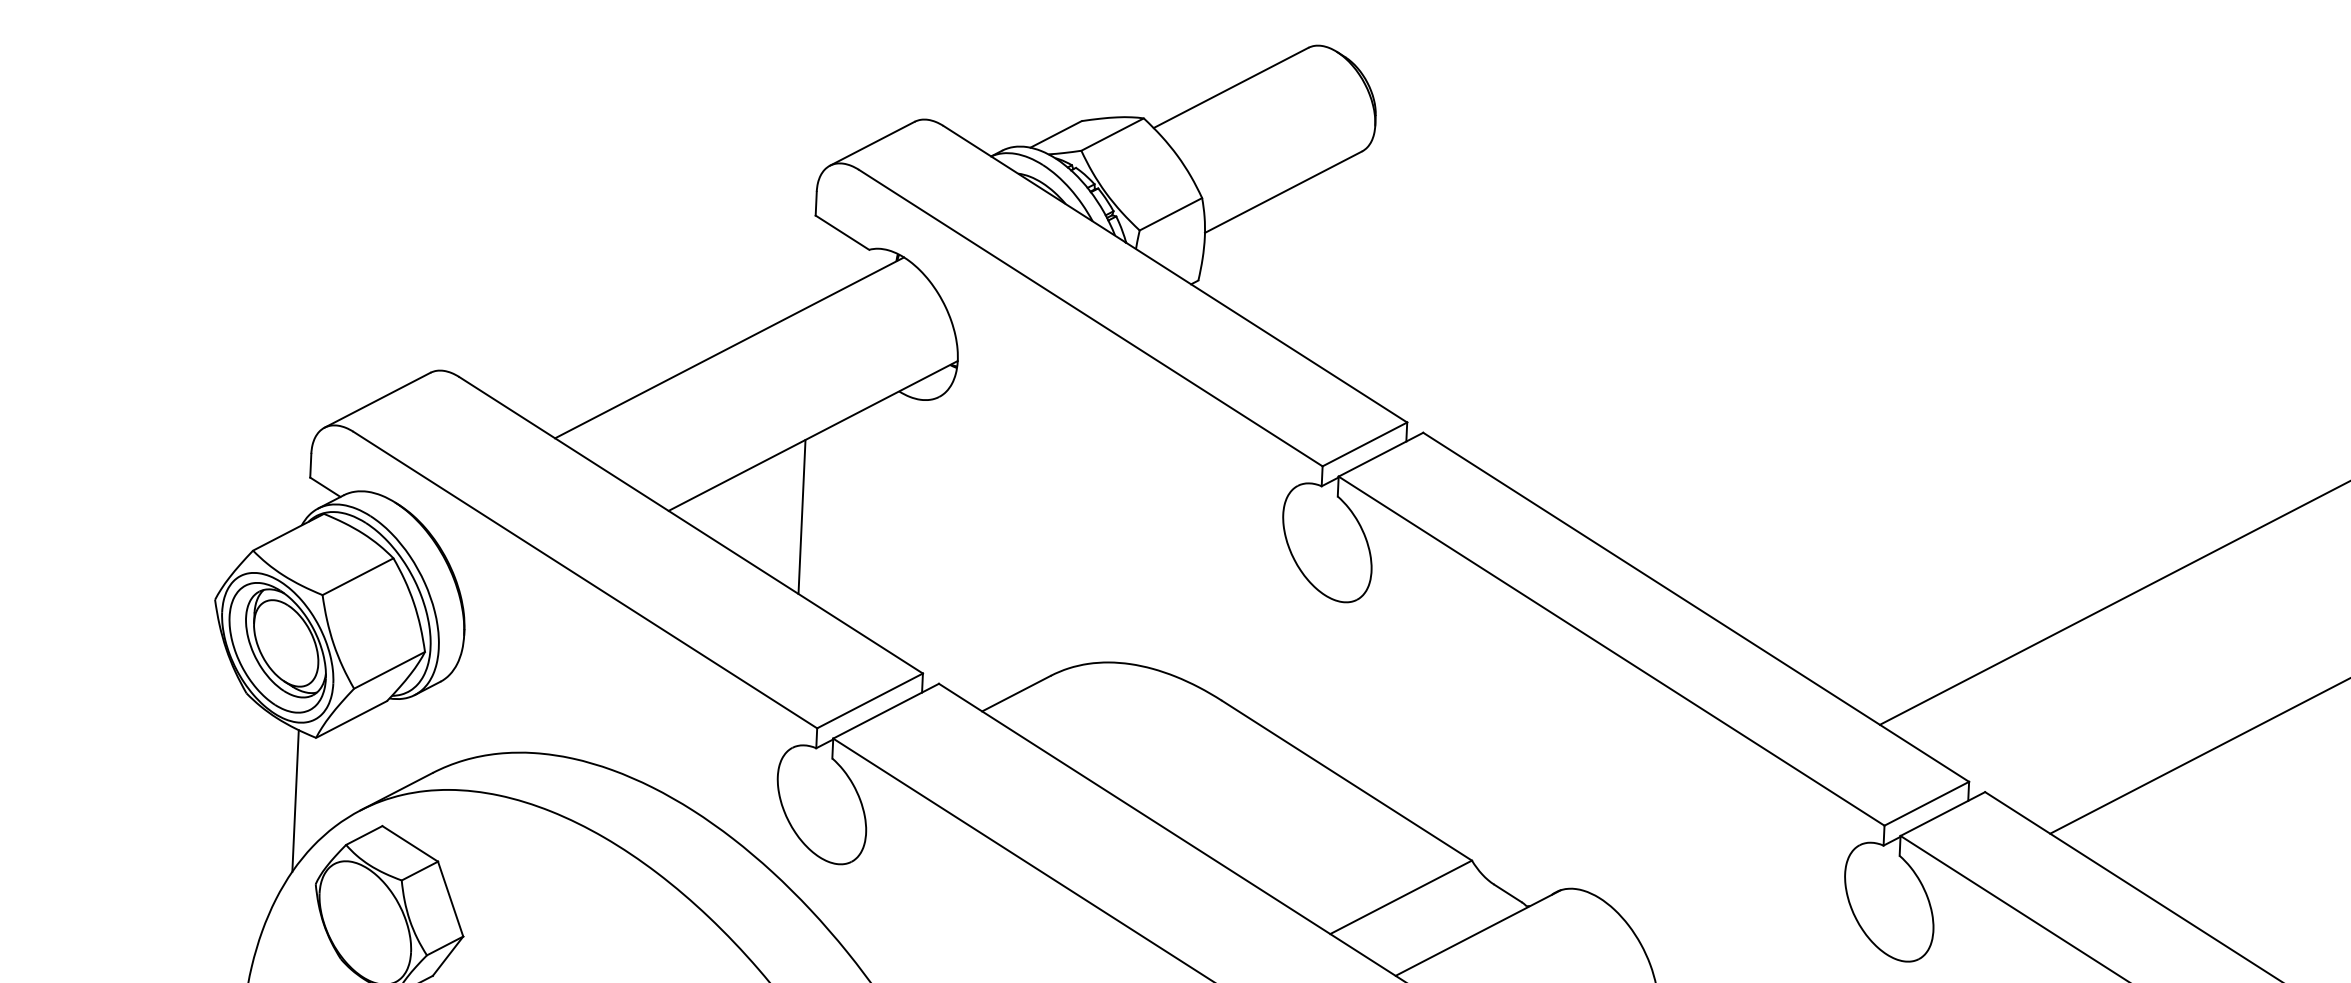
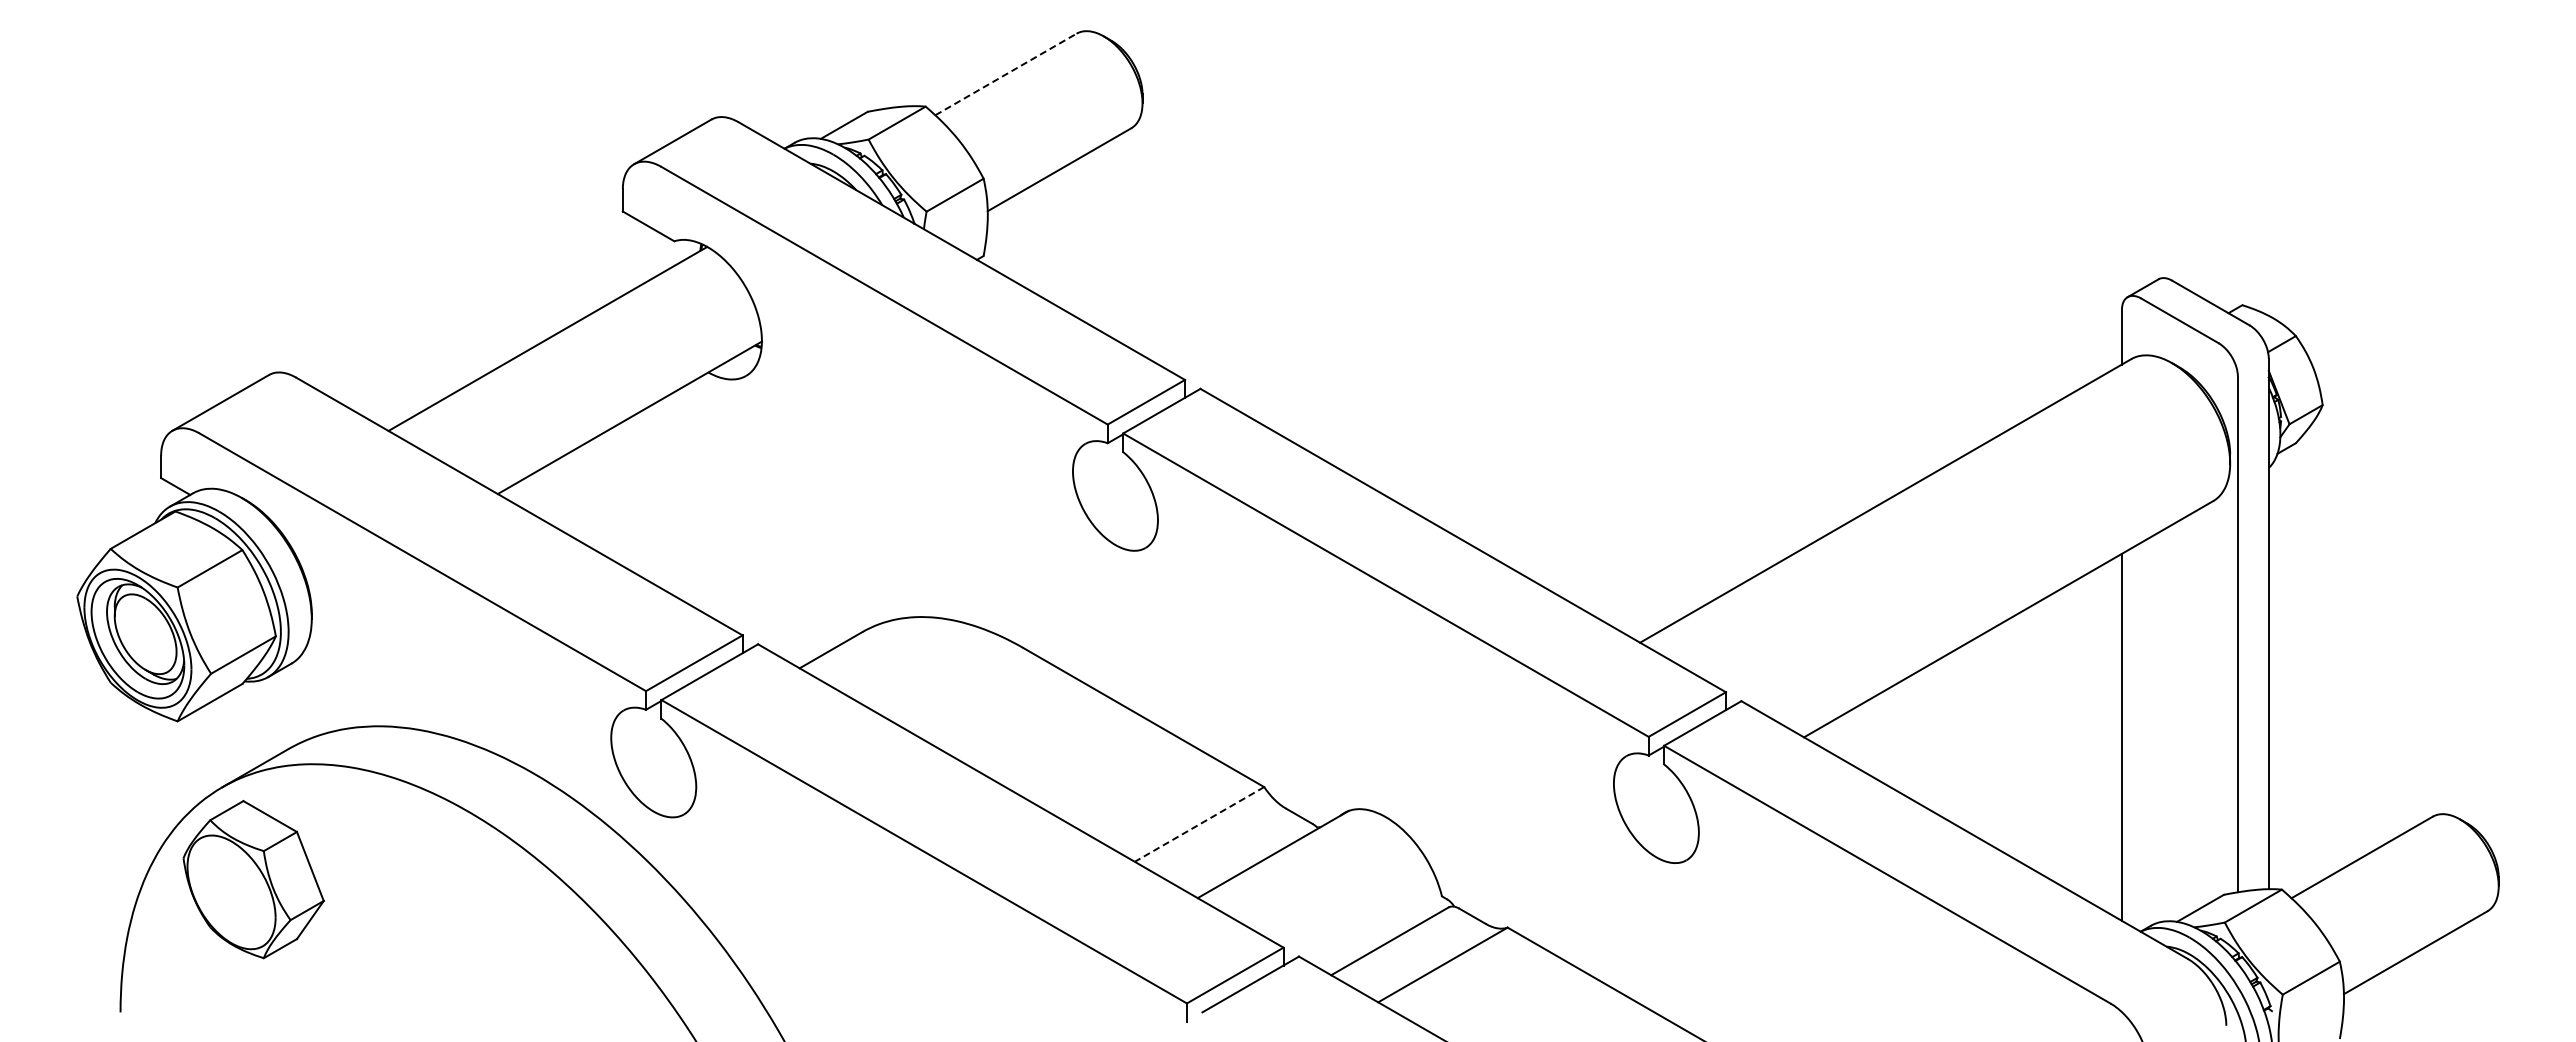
line: (1230, 87) -> (1005, 74), solid -> dashed
line: (801, 516) -> (622, 493), removed
line: (296, 800) -> (161, 780), removed
line: (1401, 897) -> (1199, 824), solid -> dashed

